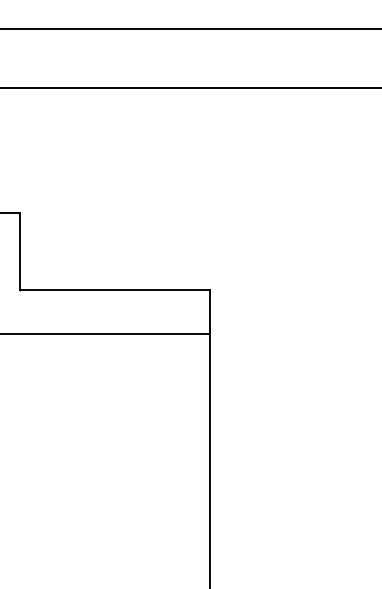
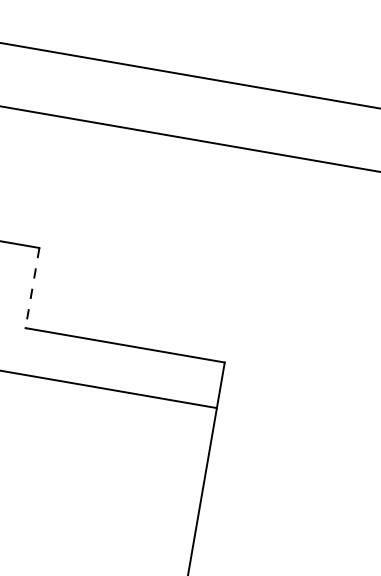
line: (19, 252) -> (32, 288), solid -> dashed

